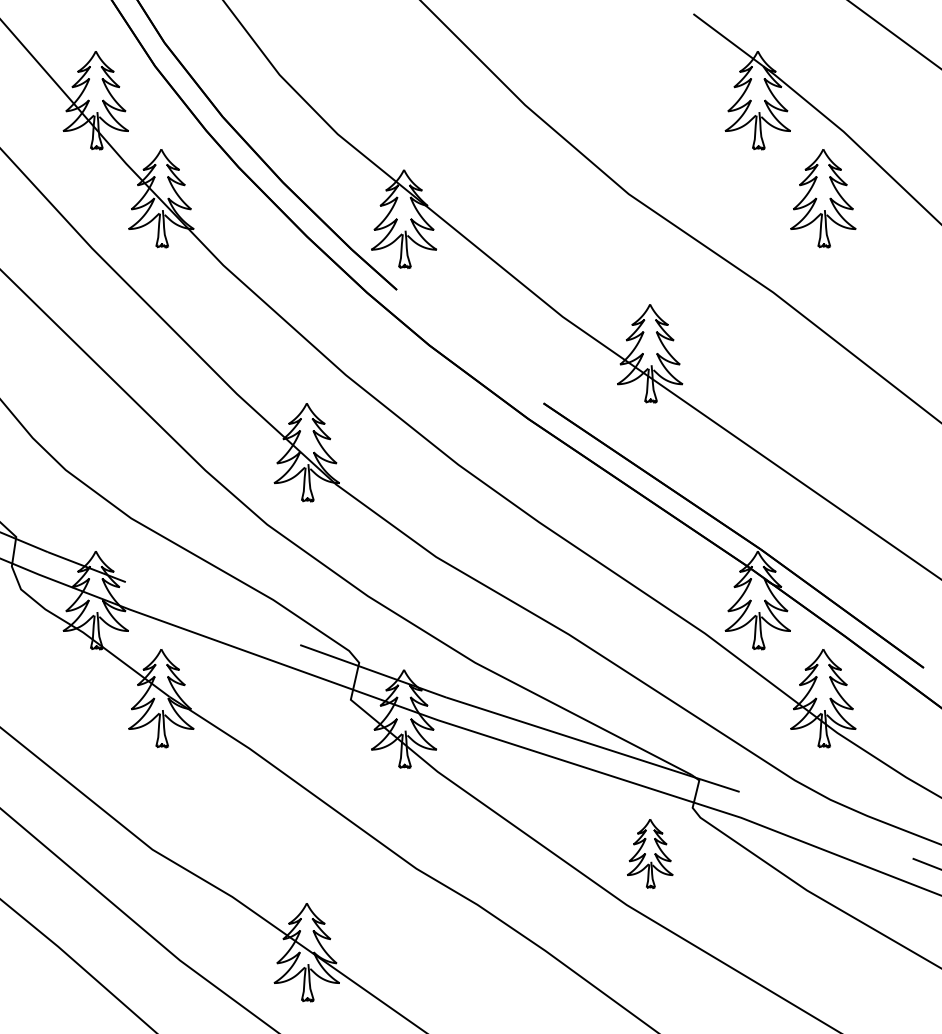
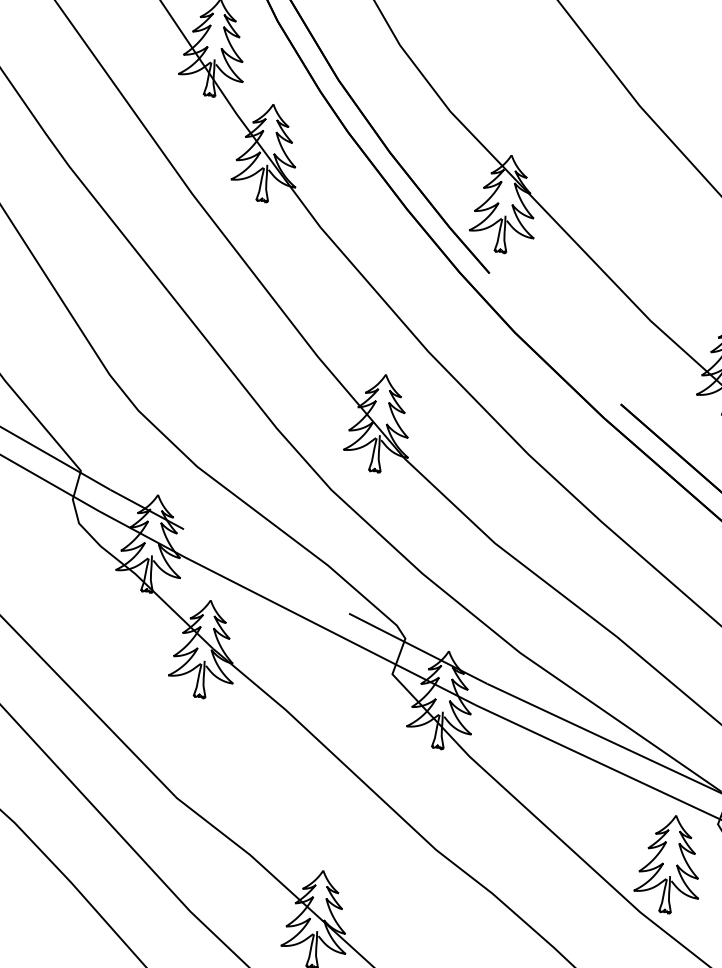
part: (650, 853) -> (670, 864), size x1.43

